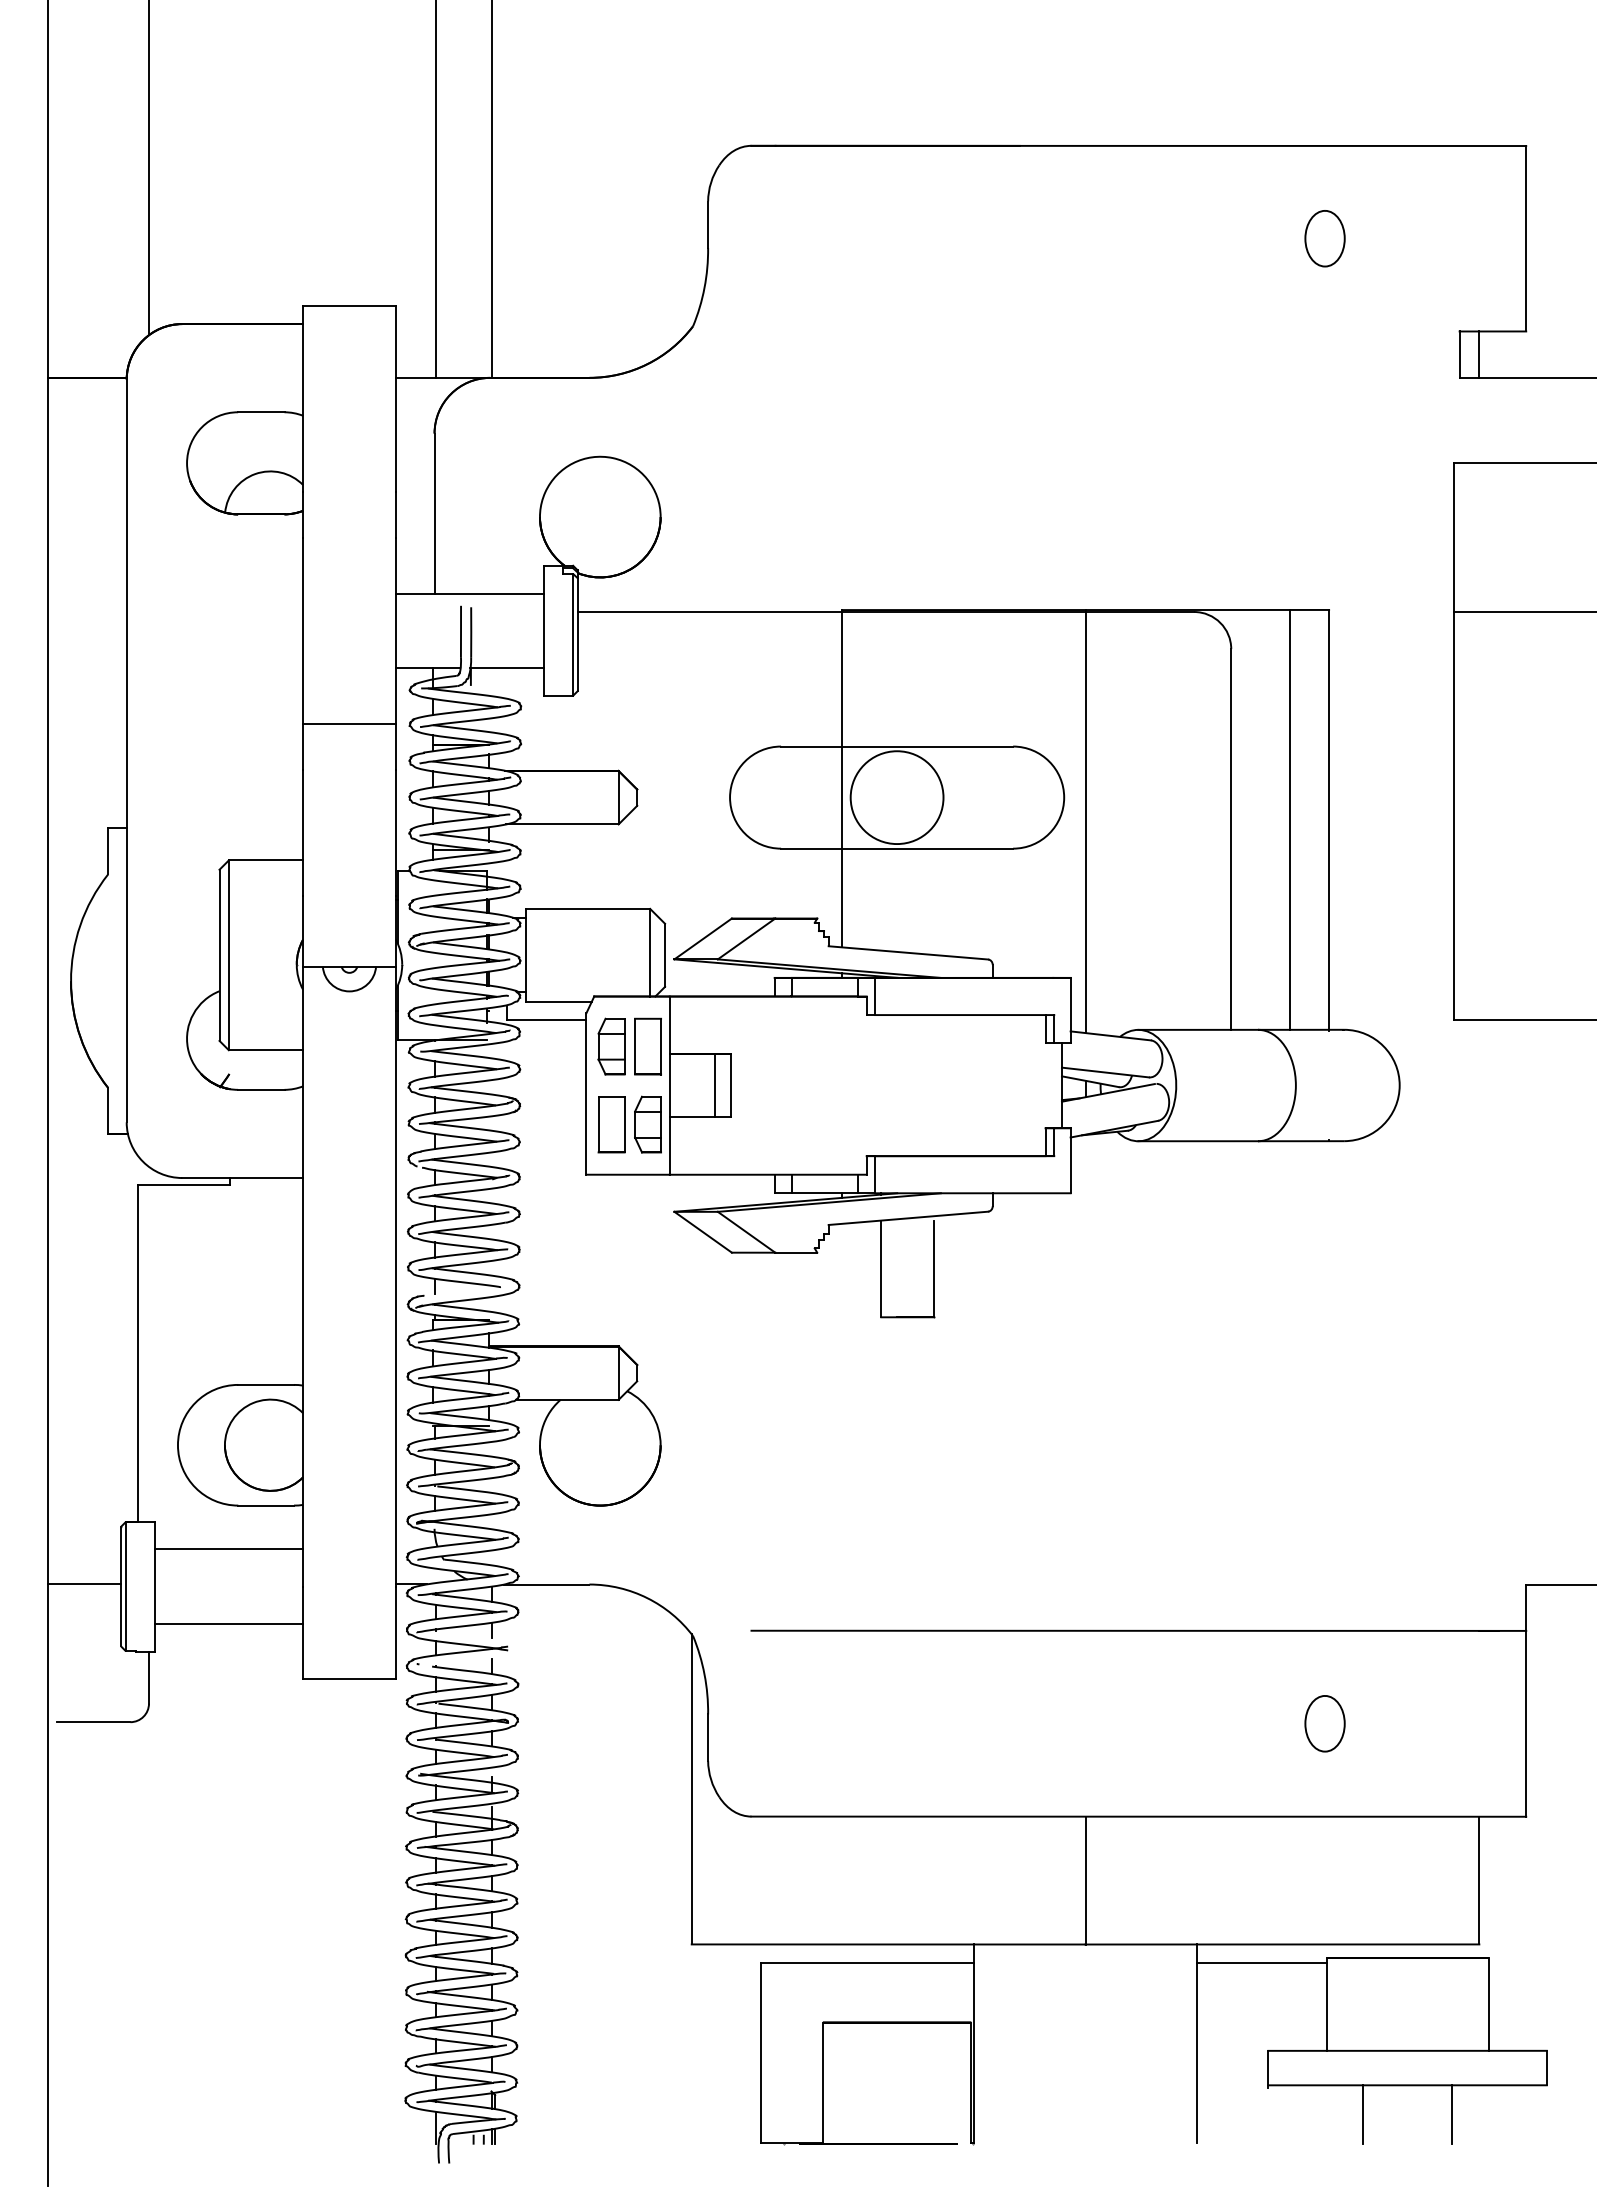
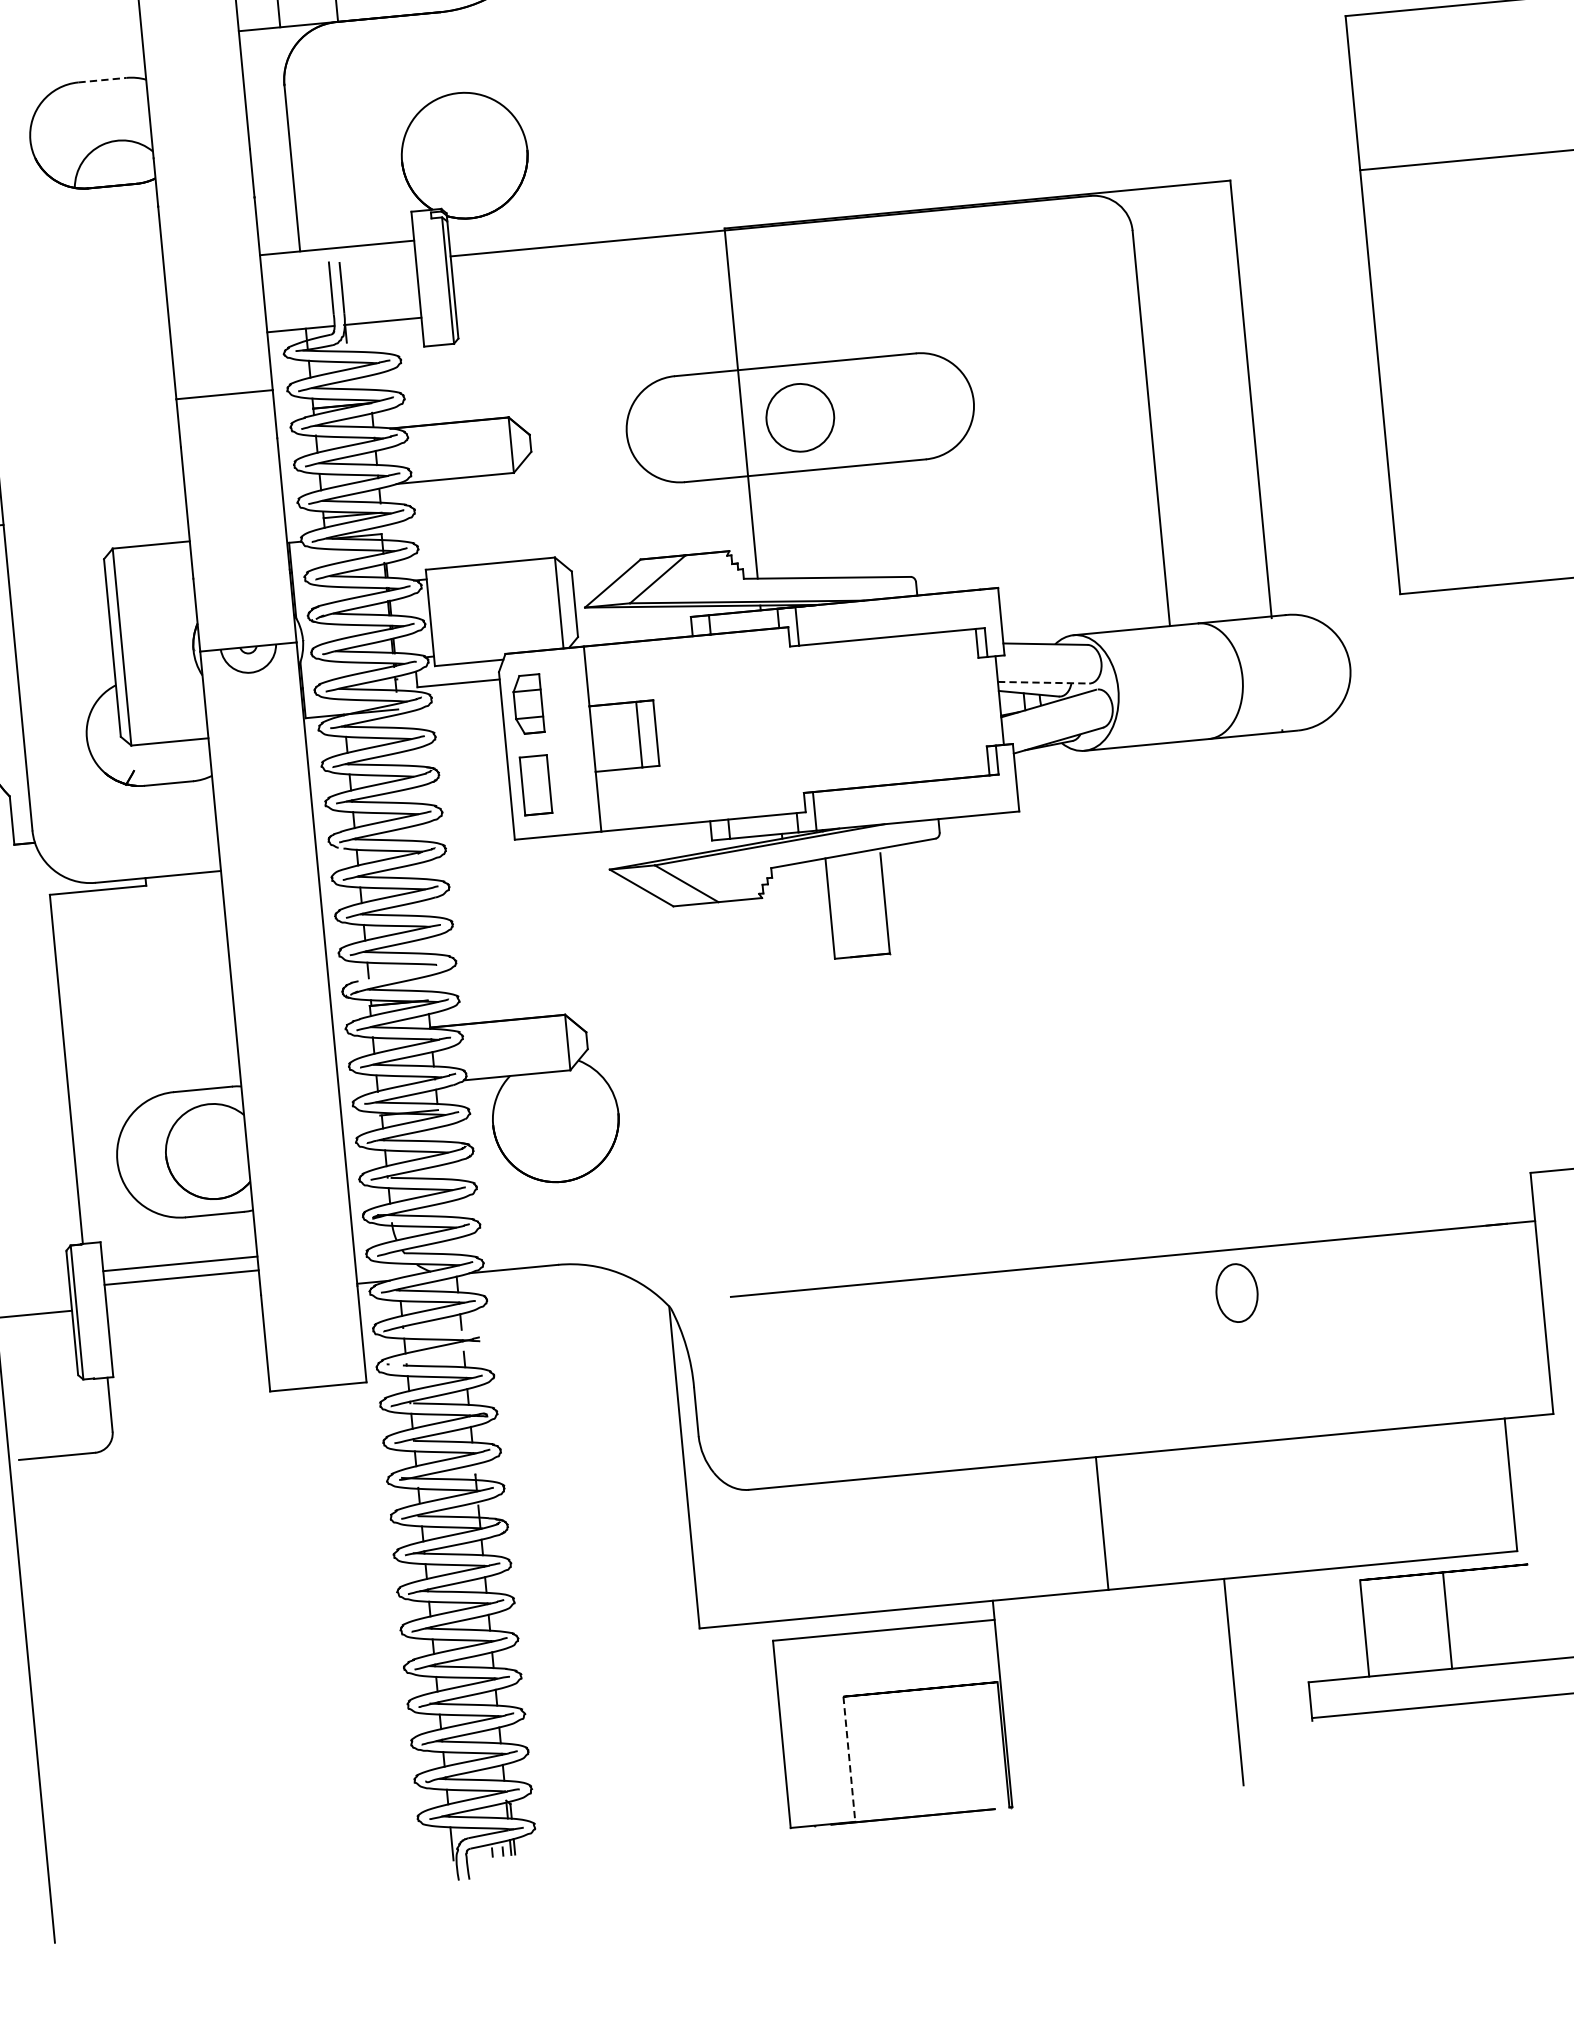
line: (261, 412) -> (102, 80), solid -> dashed
circle: (896, 797) -> (799, 417), size x0.7
line: (1289, 819) -> (1209, 402), removed
line: (1085, 821) -> (998, 424), removed
part: (647, 1046) -> (565, 700), removed
line: (1105, 1072) -> (1043, 682), solid -> dashed
part: (647, 1124) -> (573, 781), removed
line: (228, 1623) -> (181, 1277), moved
part: (1324, 1723) -> (1236, 1292), moved
line: (1261, 1962) -> (1292, 1591), removed
line: (1488, 2004) -> (1447, 1620), moved
line: (822, 2083) -> (849, 1759), solid -> dashed
line: (1362, 2114) -> (1412, 1739), removed
line: (1452, 2114) -> (1506, 1730), removed

